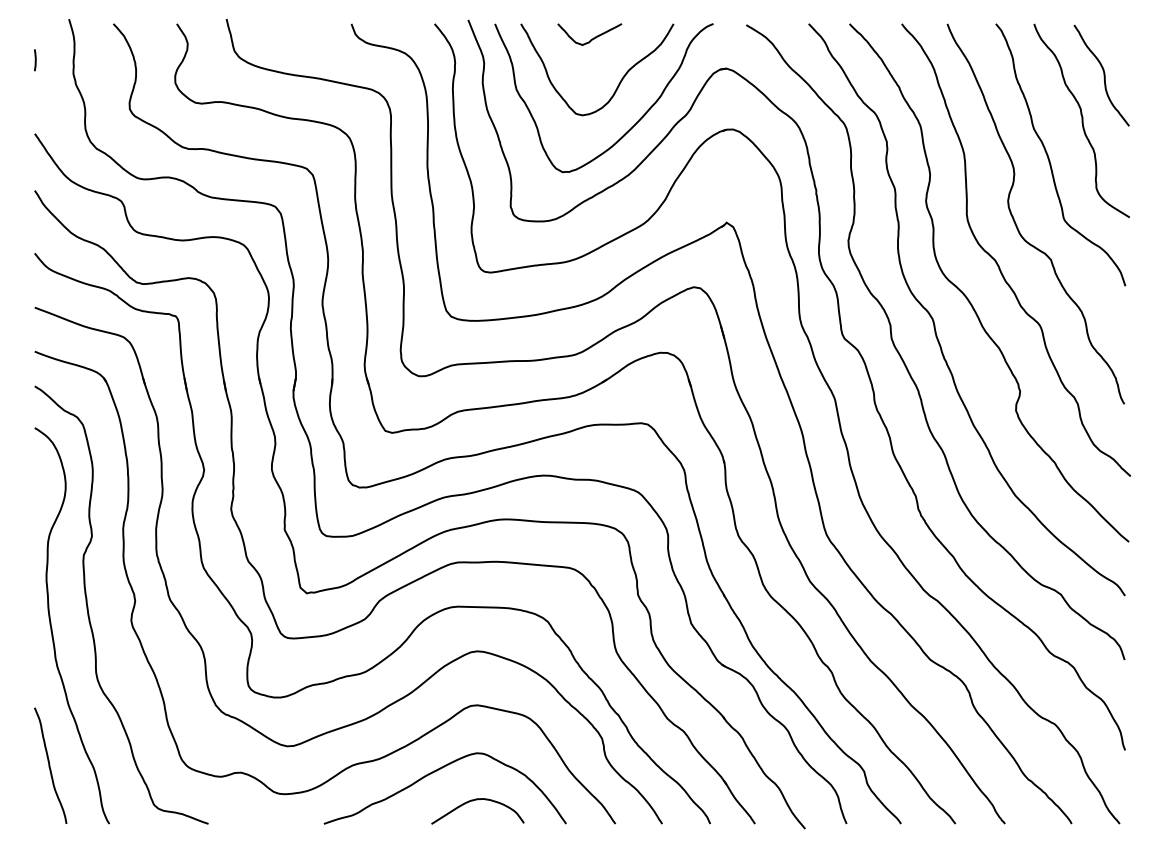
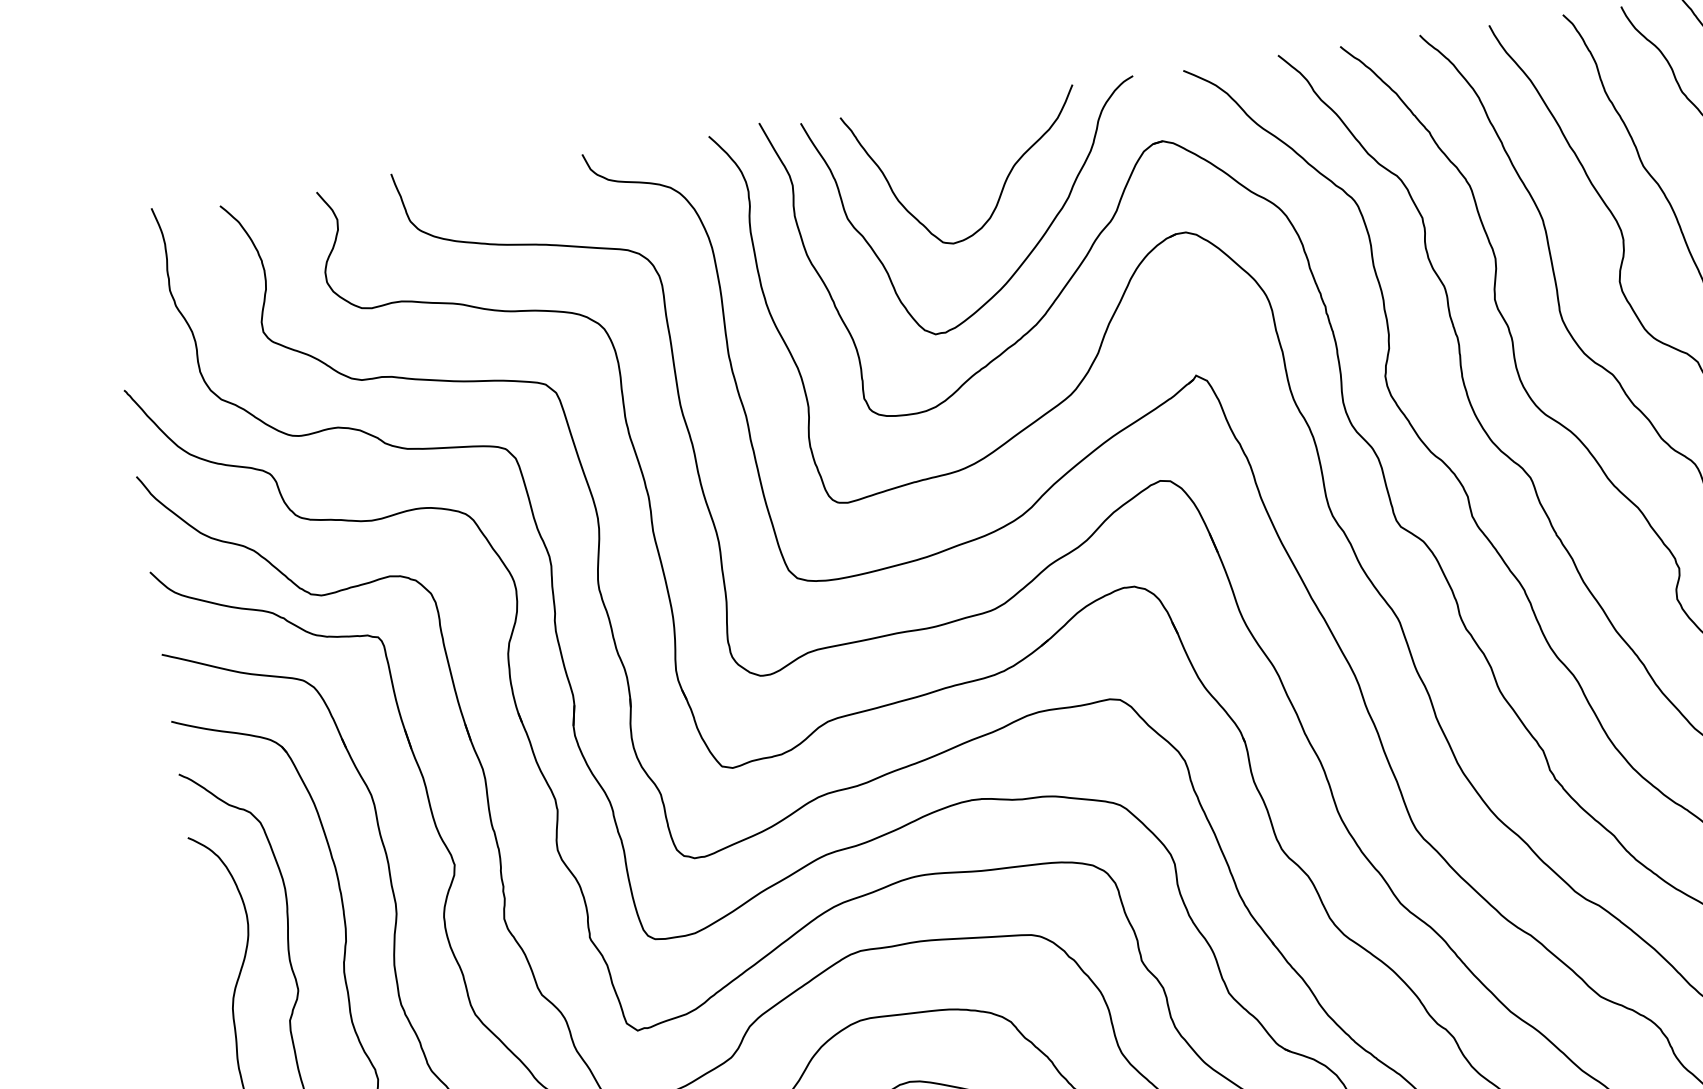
curve: (591, 38) -> (950, 124), removed
line: (35, 60) -> (109, 278), removed

